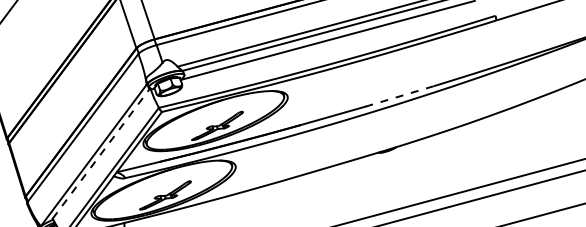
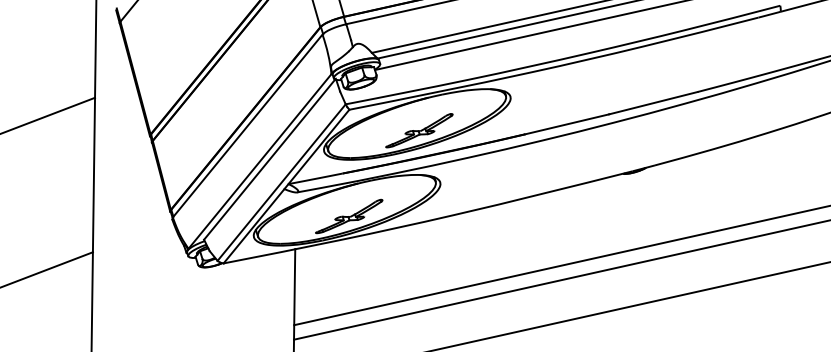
line: (399, 96) -> (653, 103), dashed -> solid
line: (101, 153) -> (269, 159), dashed -> solid

